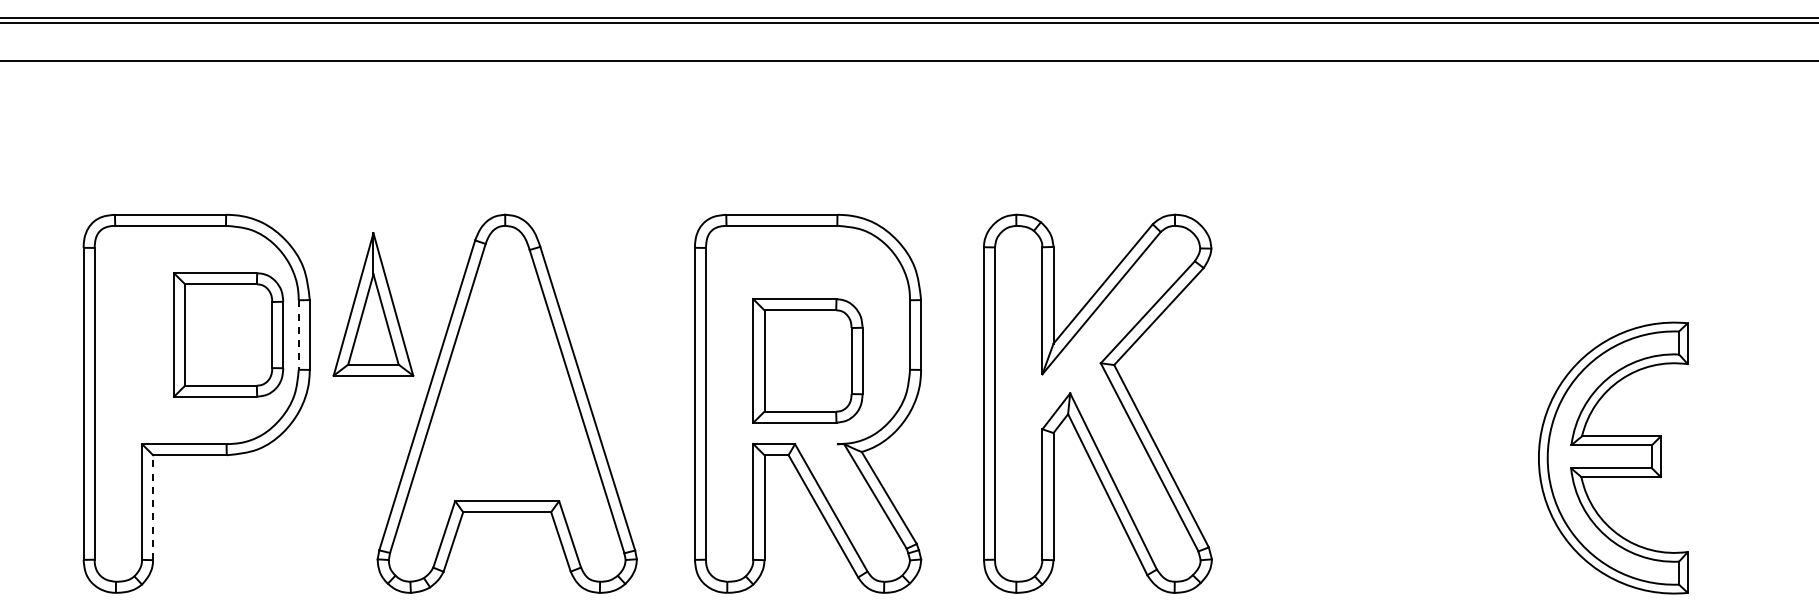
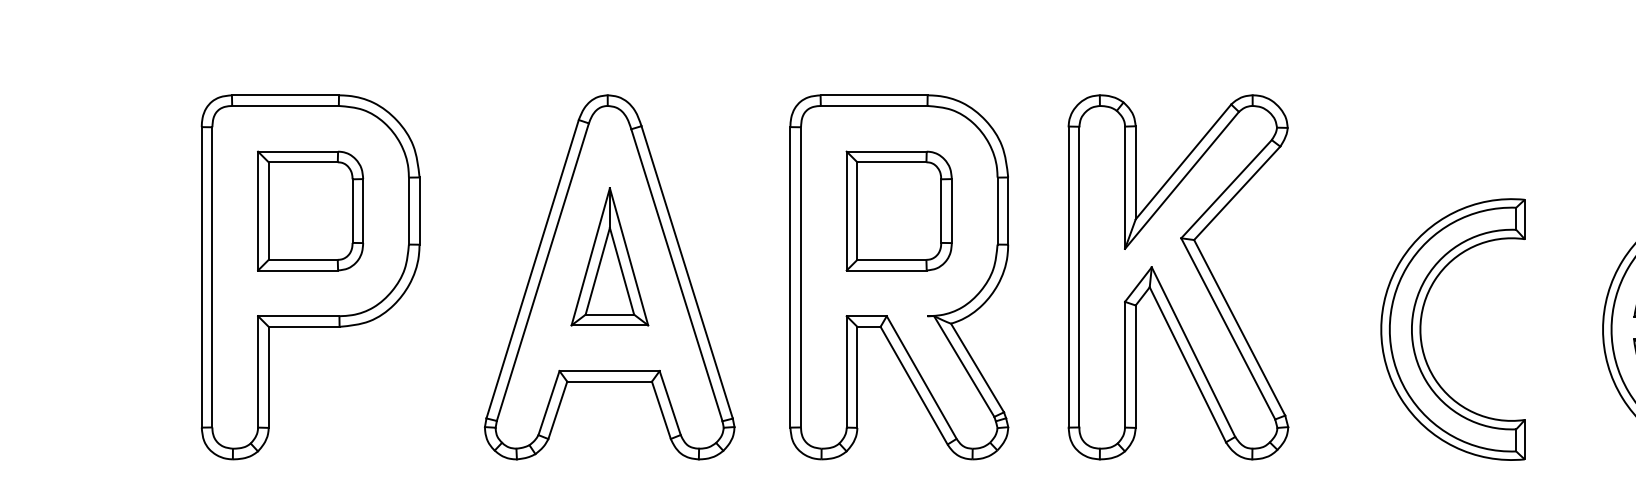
part: (373, 304) -> (609, 256), moved
part: (228, 334) -> (310, 210), moved
line: (298, 335) -> (408, 211), dashed -> solid
part: (807, 360) -> (898, 210), moved
part: (1350, 457) -> (1421, 329), added
line: (153, 507) -> (269, 377), dashed -> solid

